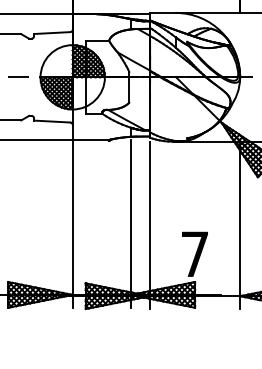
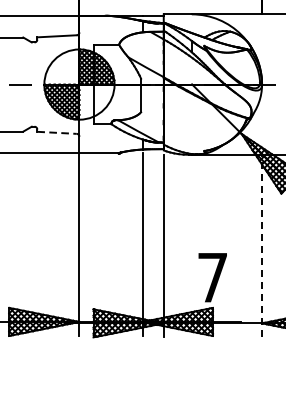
line: (52, 121) -> (57, 132), solid -> dashed
line: (240, 225) -> (262, 246), solid -> dashed

